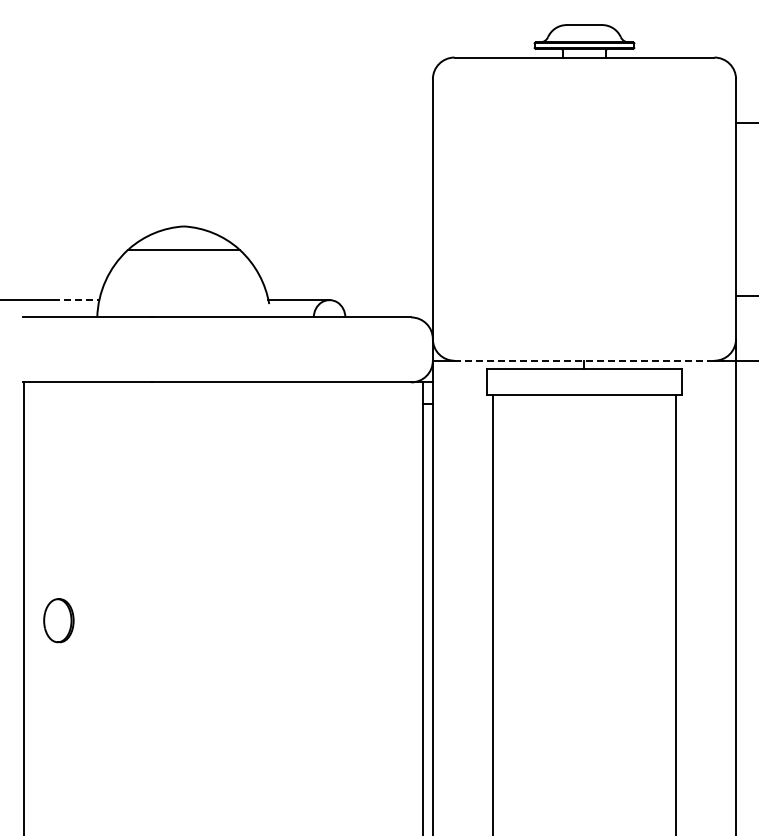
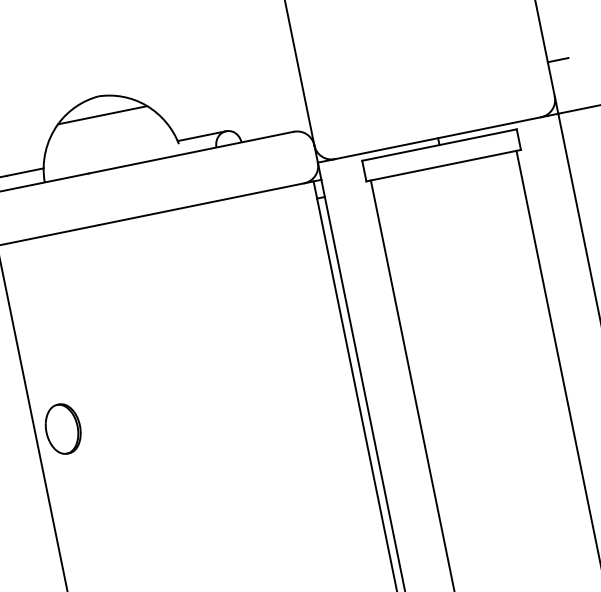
line: (76, 300) -> (25, 172), dashed -> solid
line: (584, 360) -> (438, 138), dashed -> solid
part: (58, 620) -> (62, 429), size x1.43

